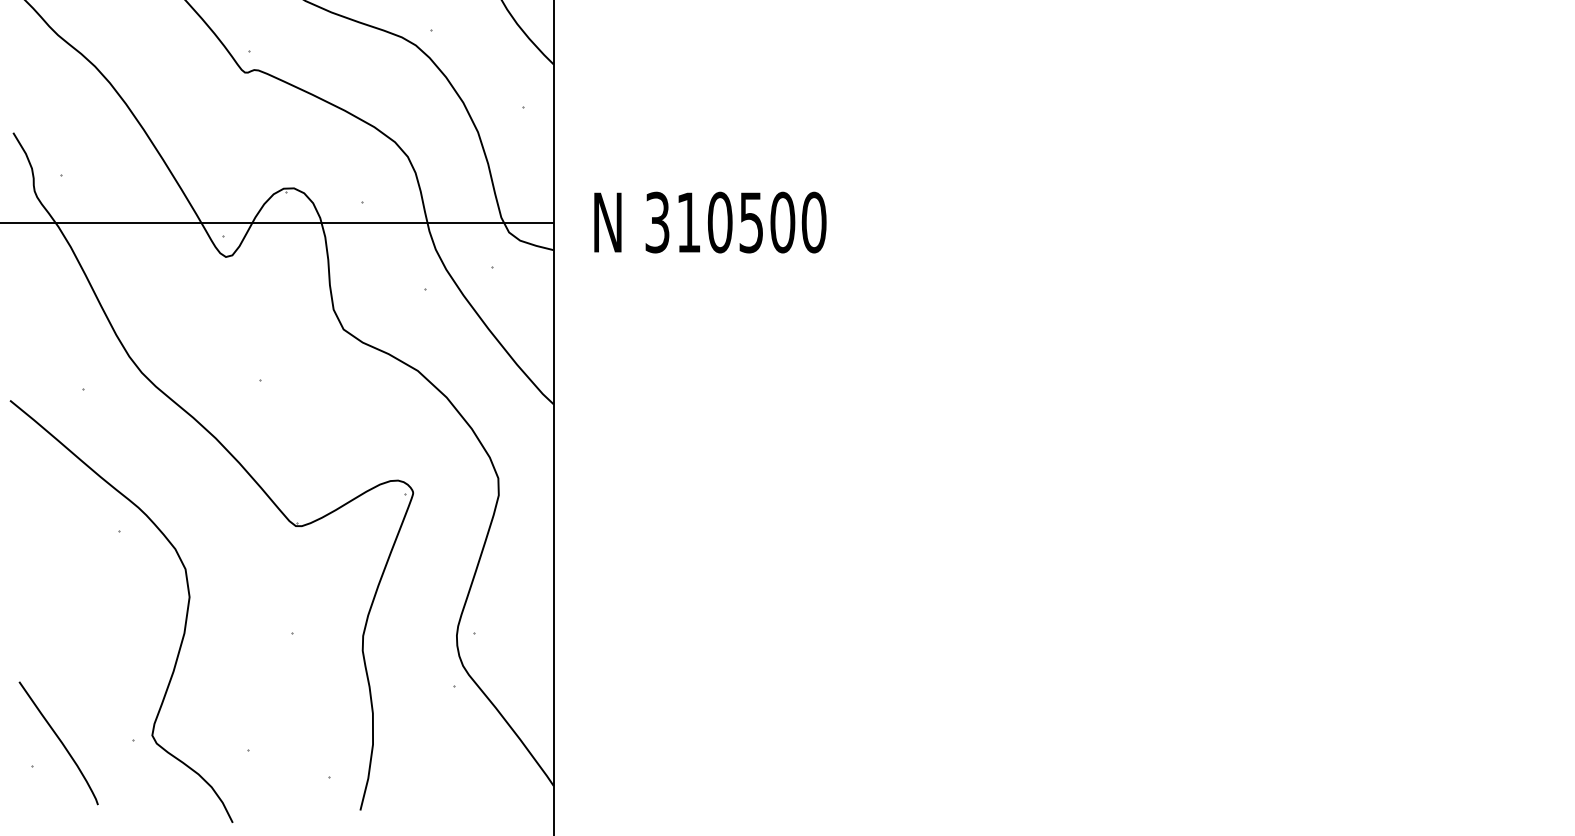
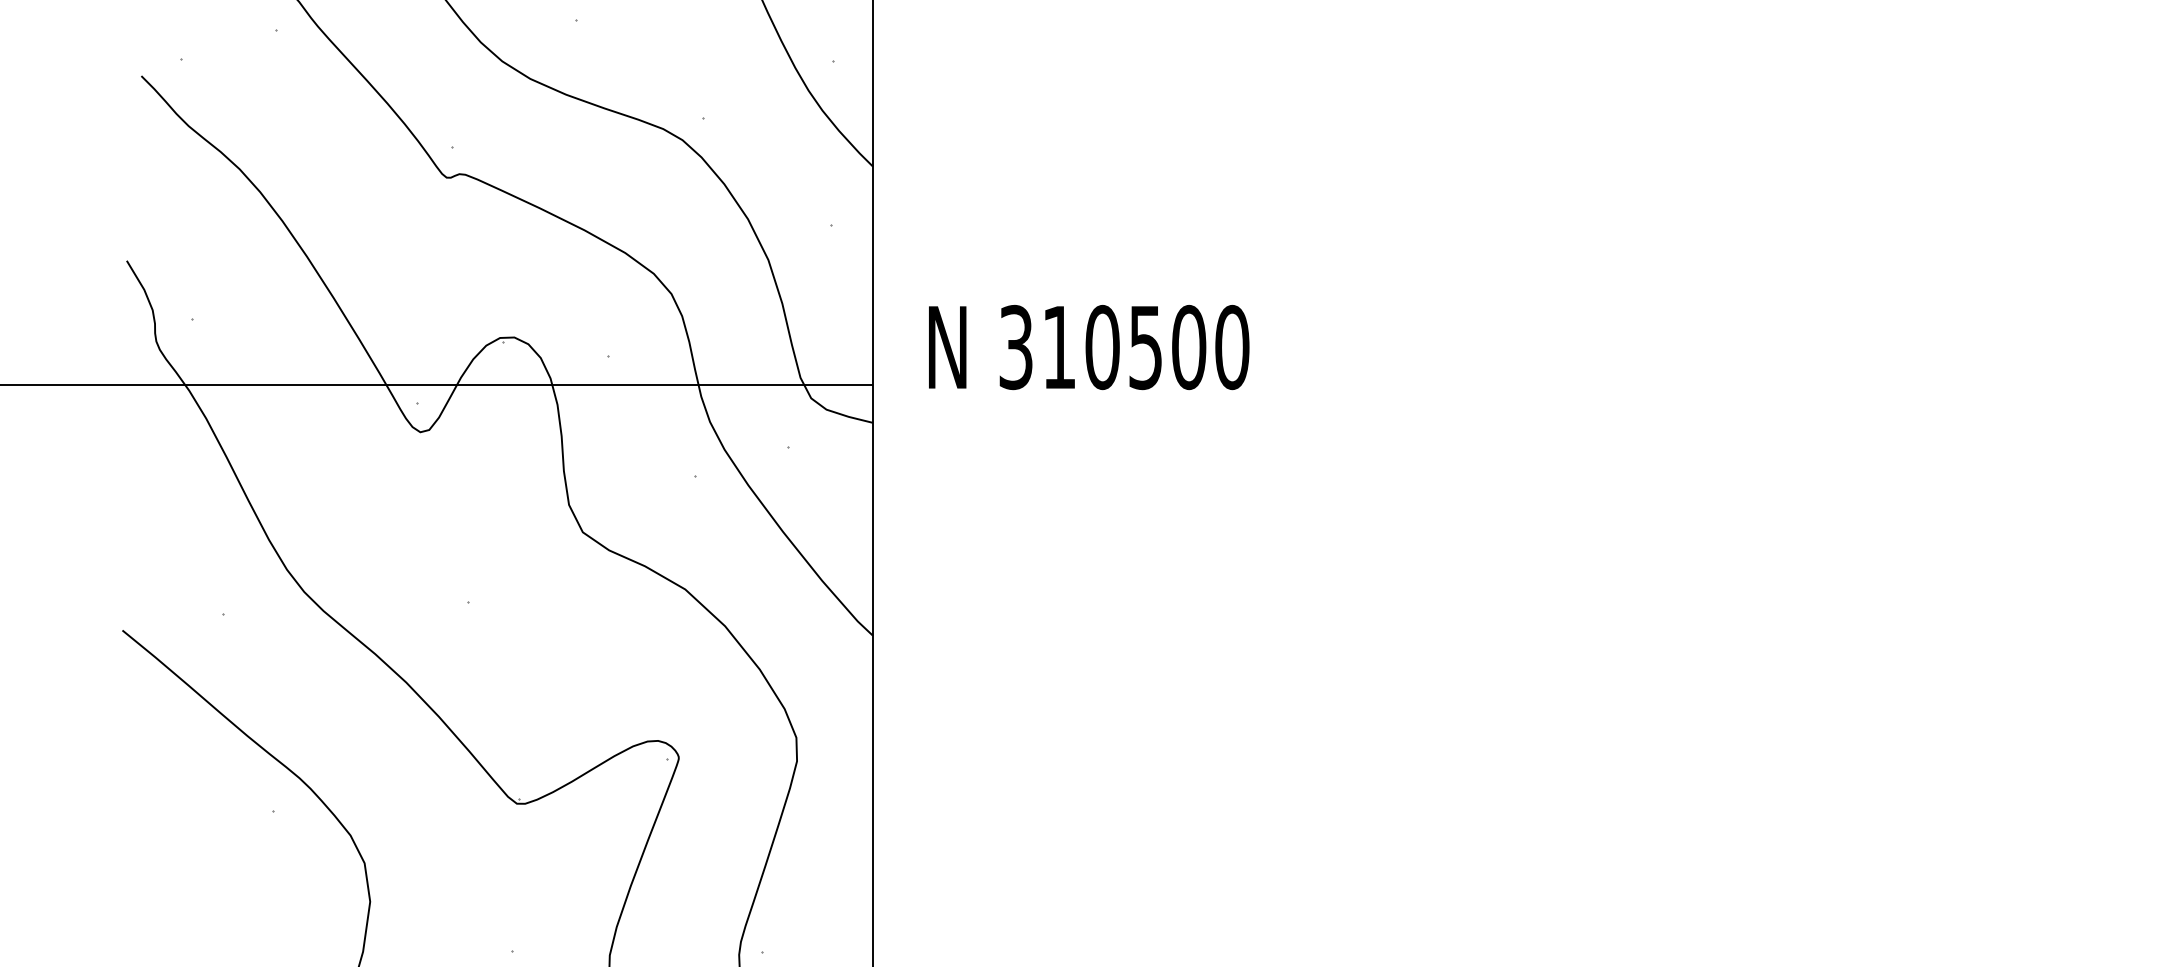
text: (710, 222) -> (1089, 347), moved

